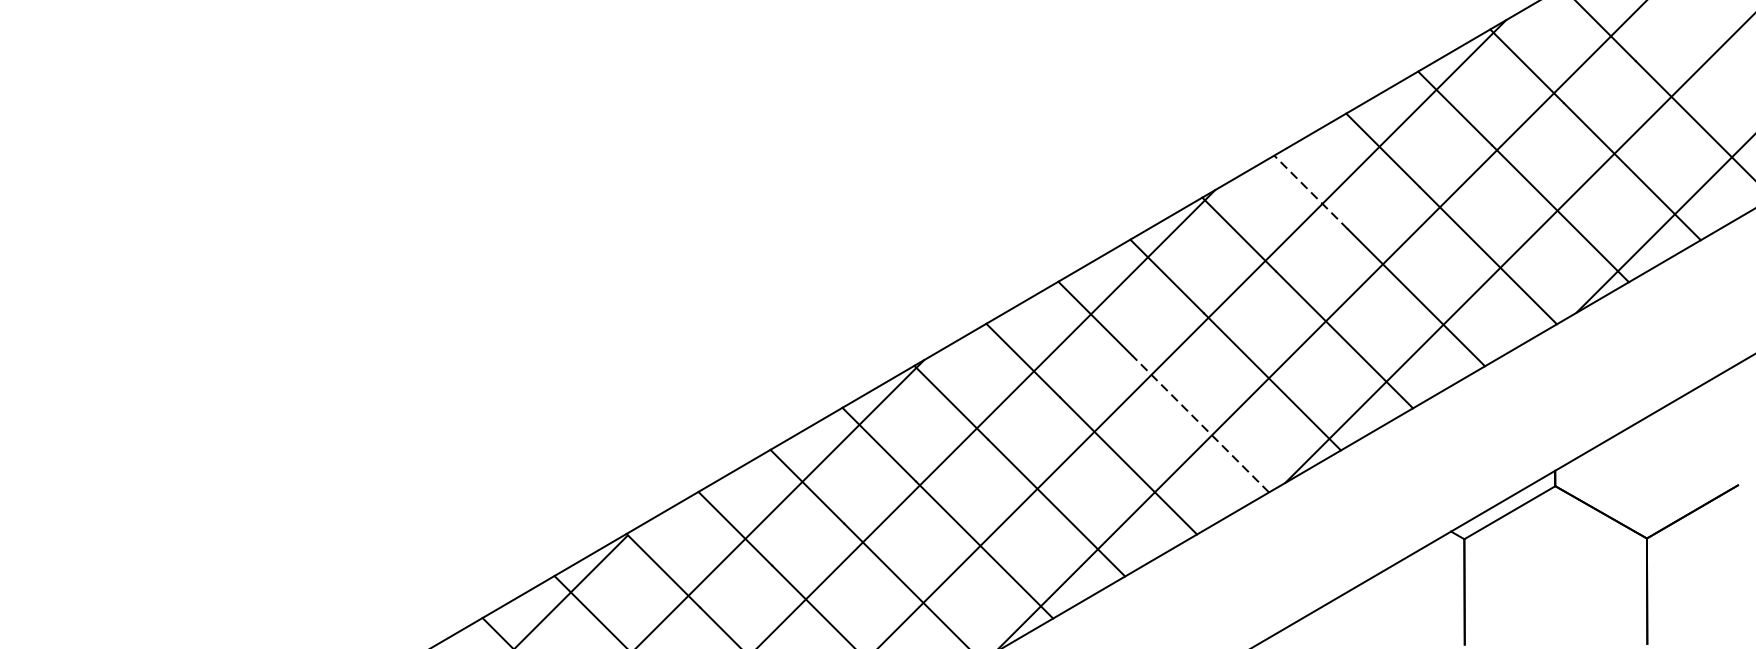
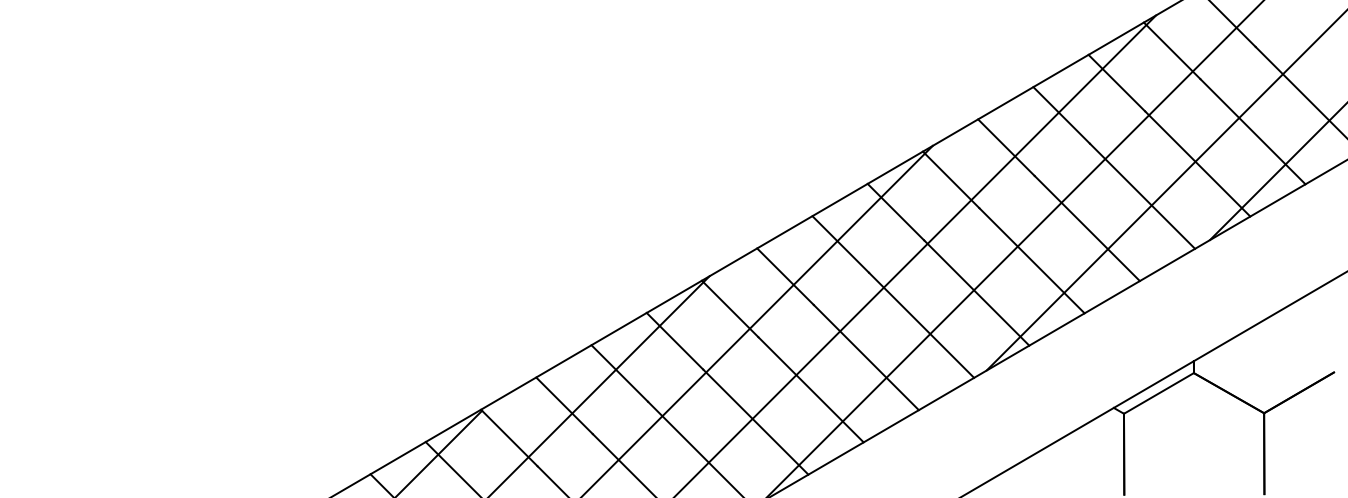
line: (1311, 192) -> (1006, 147), dashed -> solid
line: (1200, 422) -> (921, 324), dashed -> solid

